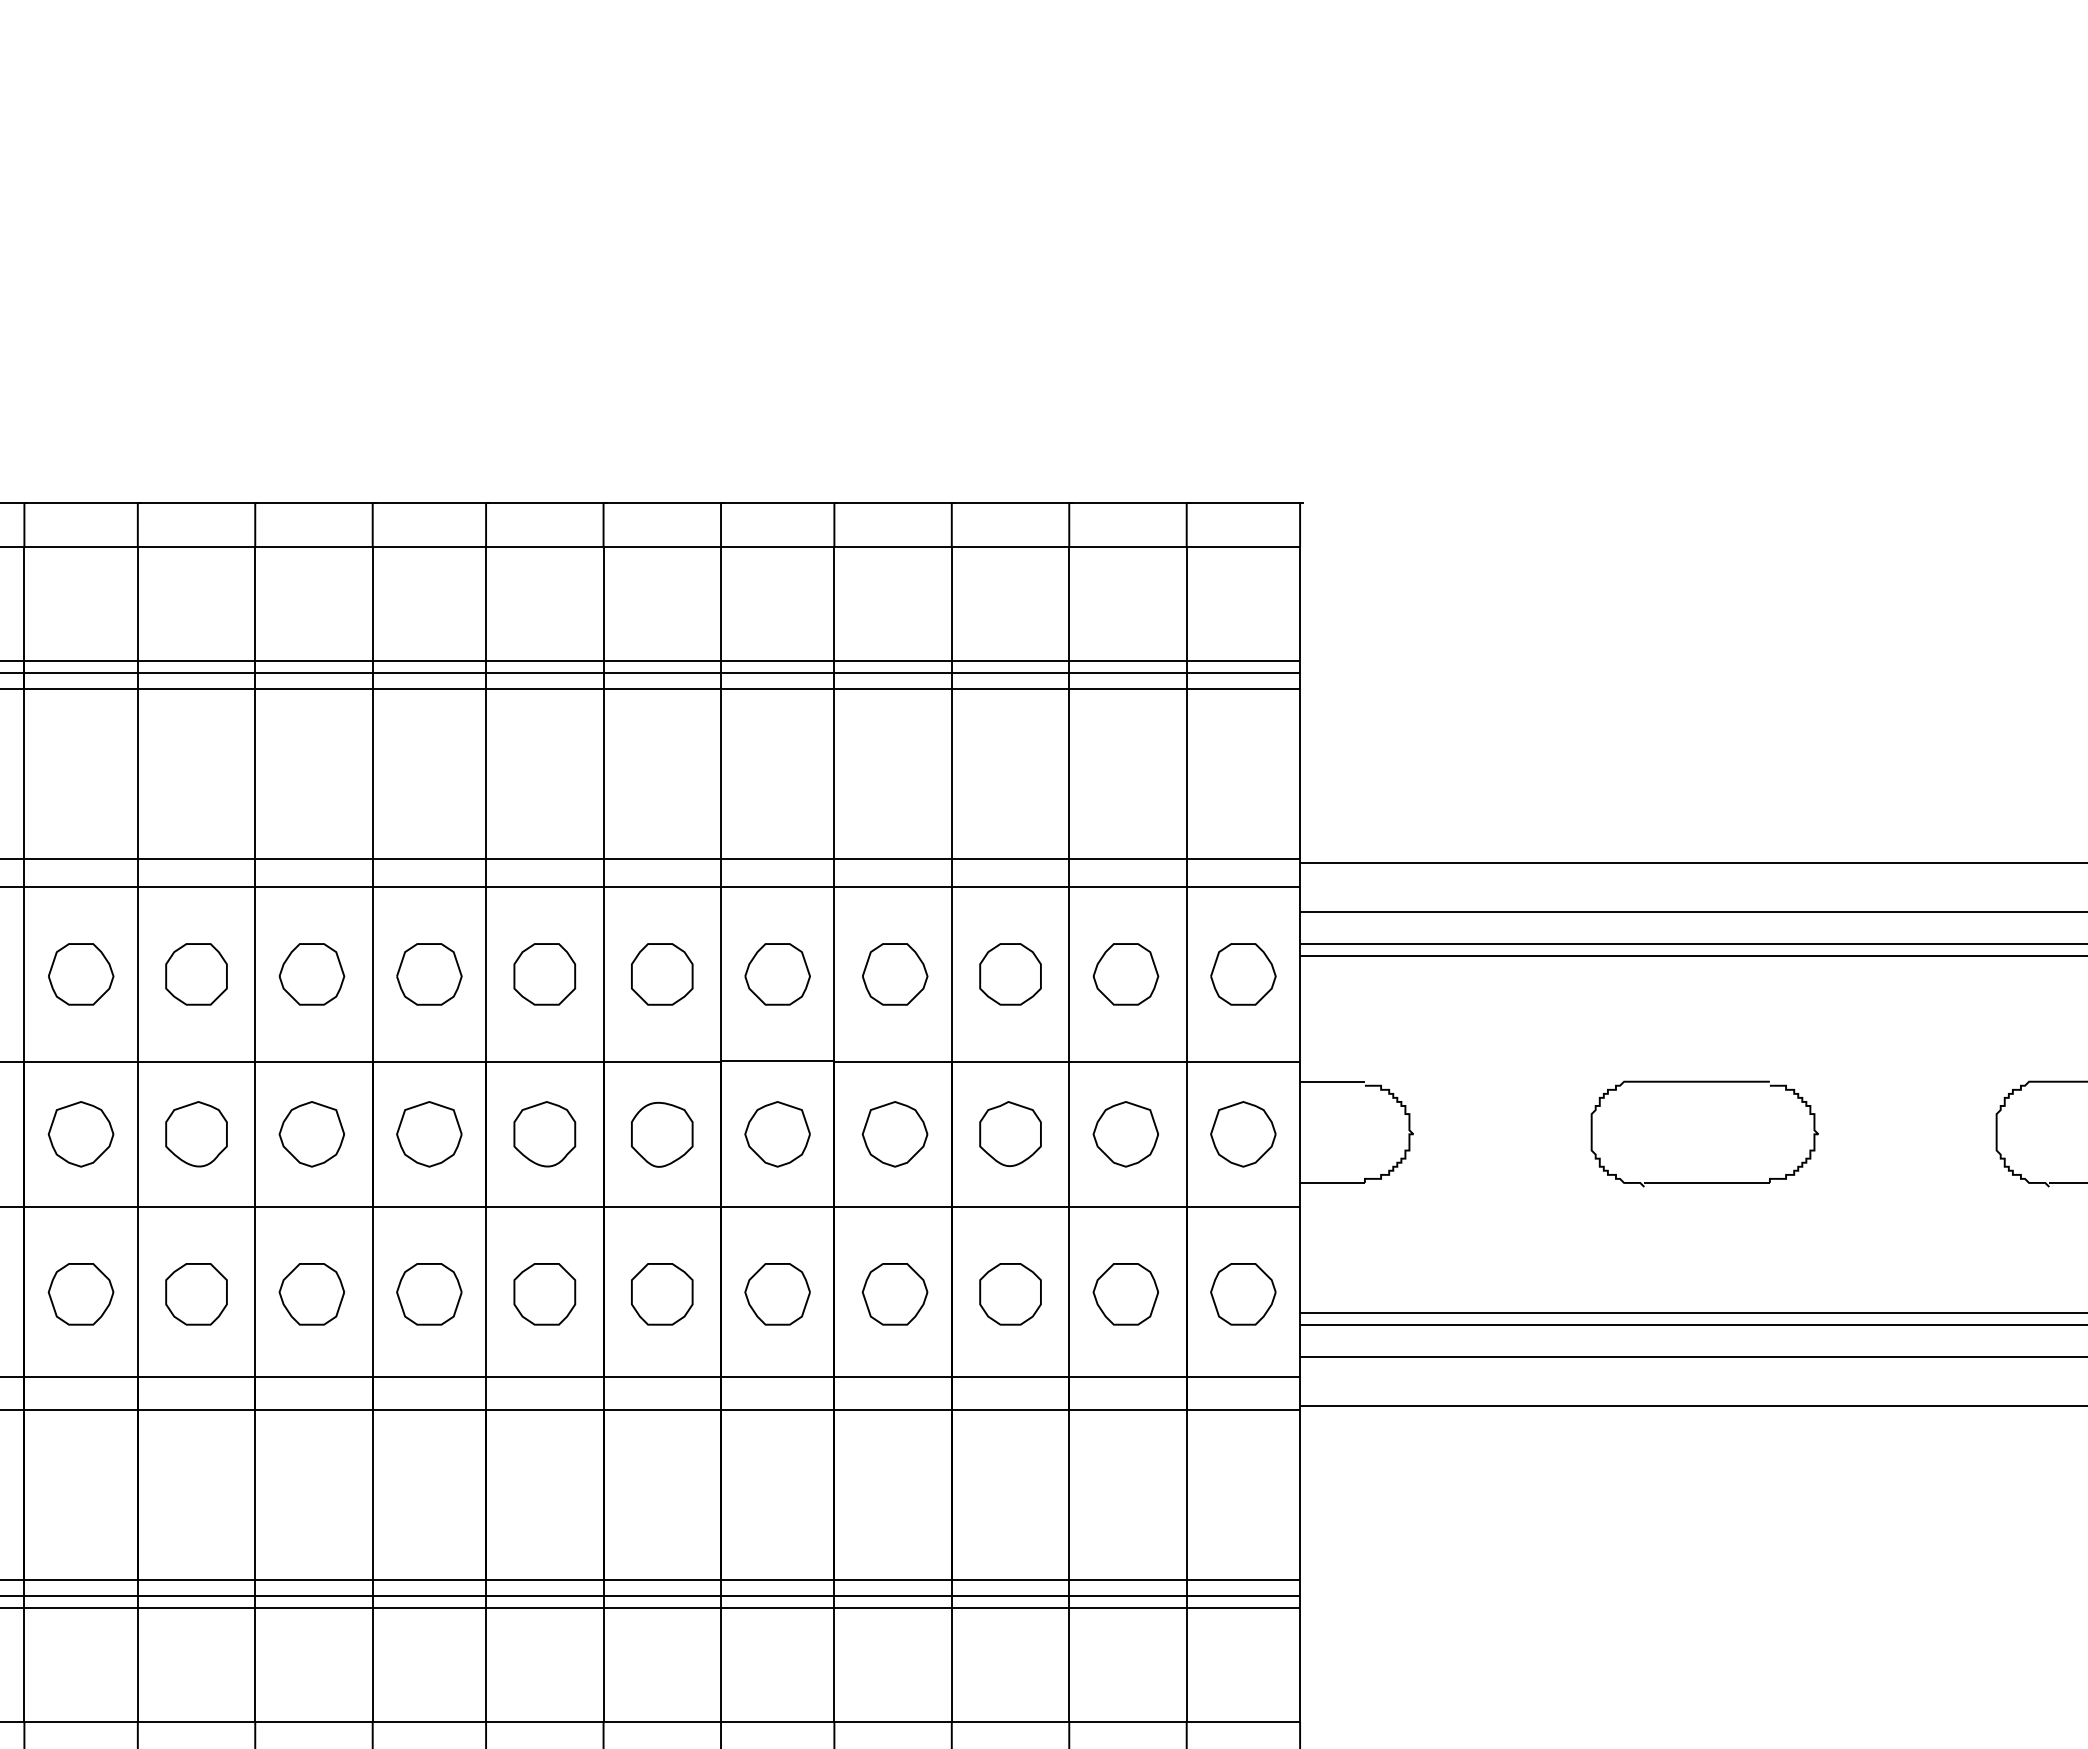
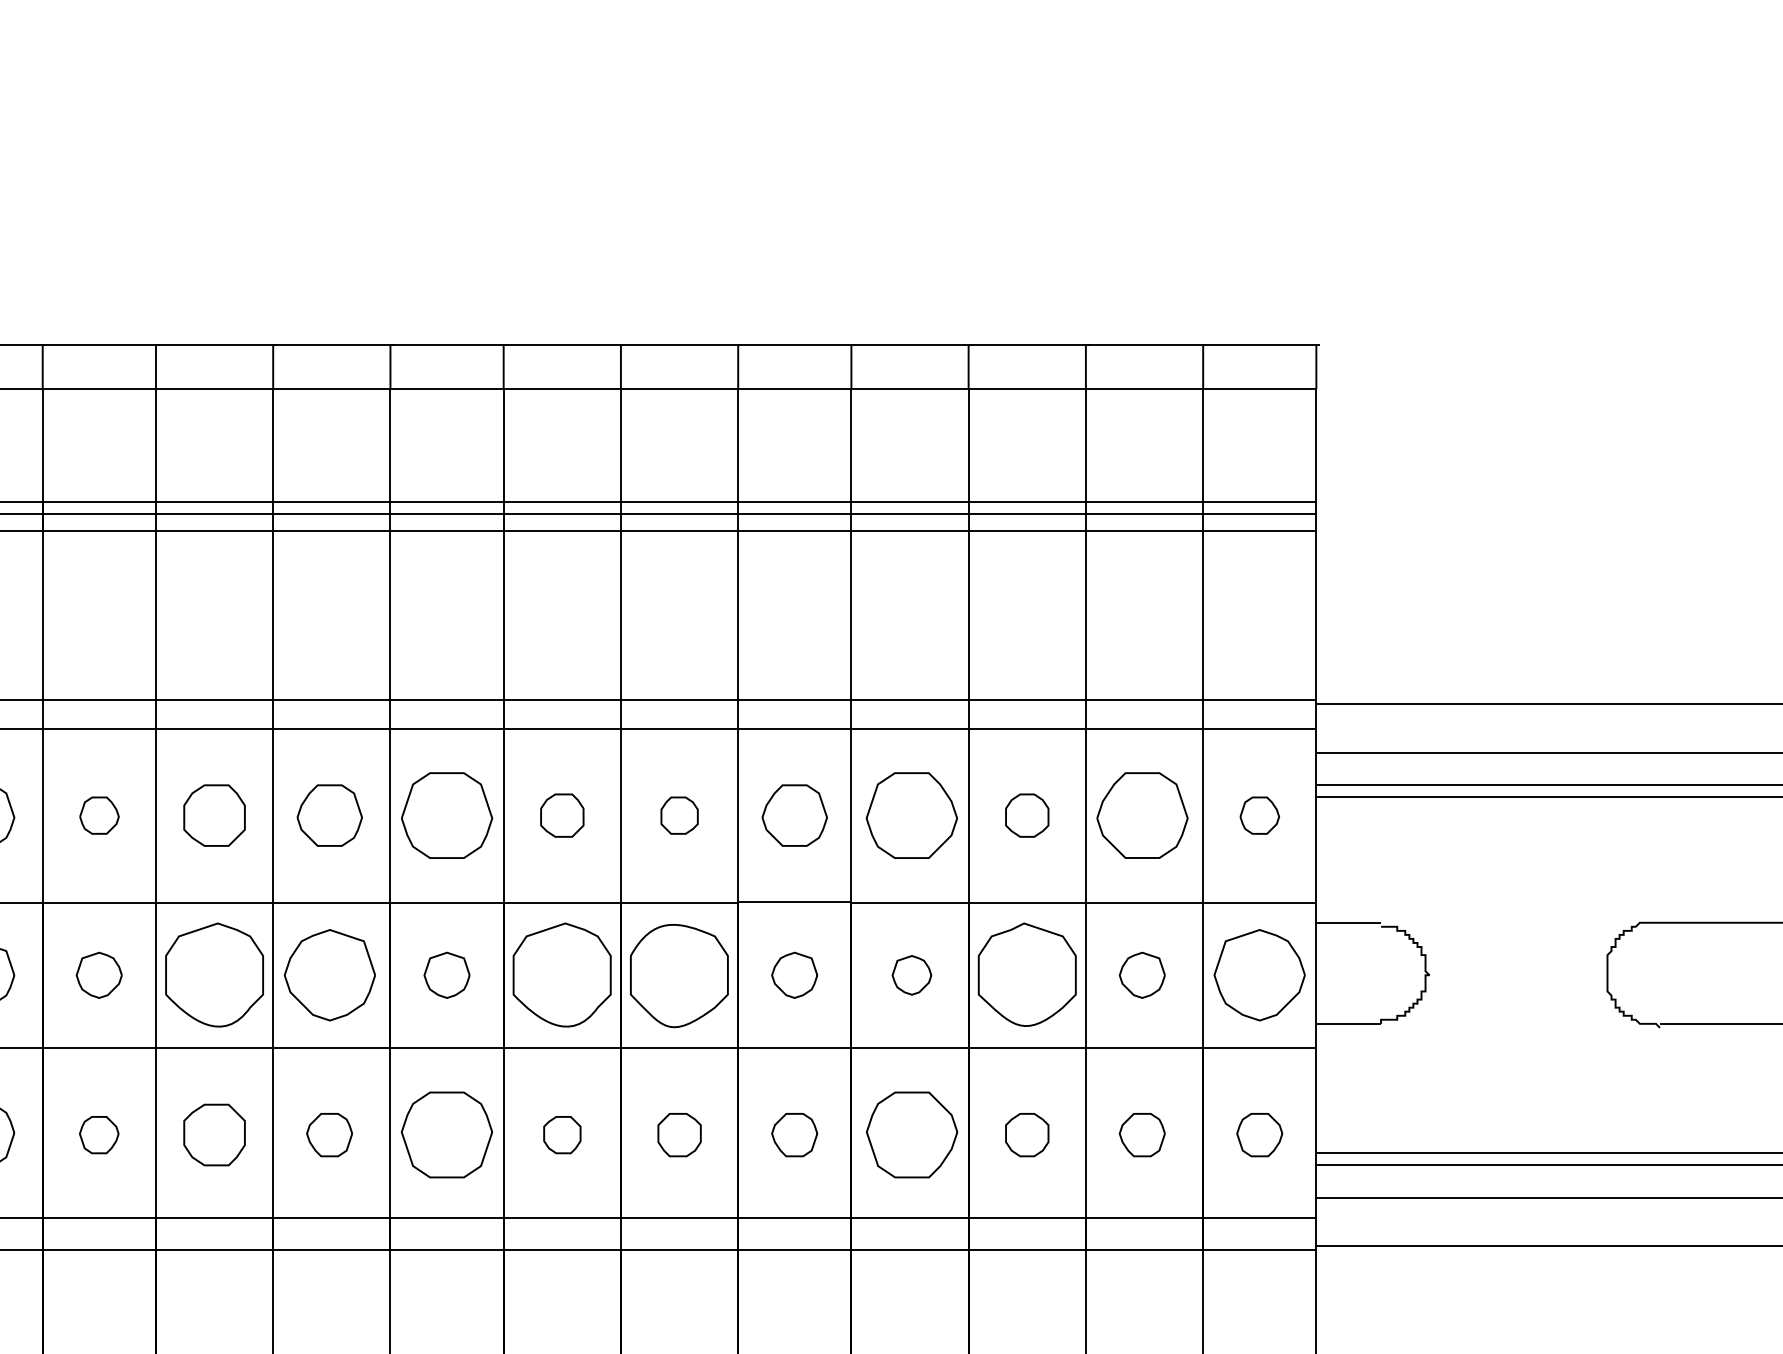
part: (81, 974) -> (99, 815), size x0.6
part: (429, 974) -> (447, 815), size x1.4
part: (544, 974) -> (561, 815), size x0.7
part: (662, 974) -> (679, 815), size x0.6
part: (895, 974) -> (912, 815), size x1.4
part: (1010, 974) -> (1027, 815), size x0.7
part: (1125, 974) -> (1142, 815), size x1.4
part: (1243, 974) -> (1259, 815), size x0.6
part: (80, 1134) -> (98, 975), size x0.7
part: (196, 1134) -> (214, 975), size x1.6
part: (311, 1134) -> (329, 975), size x1.4
part: (429, 1134) -> (447, 975), size x0.7
part: (544, 1134) -> (561, 975), size x1.6
part: (662, 1134) -> (679, 975), size x1.6
part: (777, 1134) -> (794, 975), size x0.7
part: (894, 1134) -> (911, 975), size x0.6
part: (1010, 1134) -> (1027, 975), size x1.6
part: (1125, 1134) -> (1142, 975), size x0.7
part: (1243, 1134) -> (1259, 975), size x1.4
part: (80, 1294) -> (98, 1135), size x0.6
part: (311, 1294) -> (329, 1135), size x0.7
part: (429, 1294) -> (447, 1135), size x1.4
part: (544, 1294) -> (561, 1135), size x0.6
part: (662, 1294) -> (679, 1135), size x0.7
part: (777, 1294) -> (794, 1135), size x0.7
part: (894, 1294) -> (911, 1135), size x1.4
part: (1010, 1294) -> (1027, 1135), size x0.7
part: (1125, 1294) -> (1142, 1135), size x0.7
part: (1243, 1294) -> (1259, 1135), size x0.7

